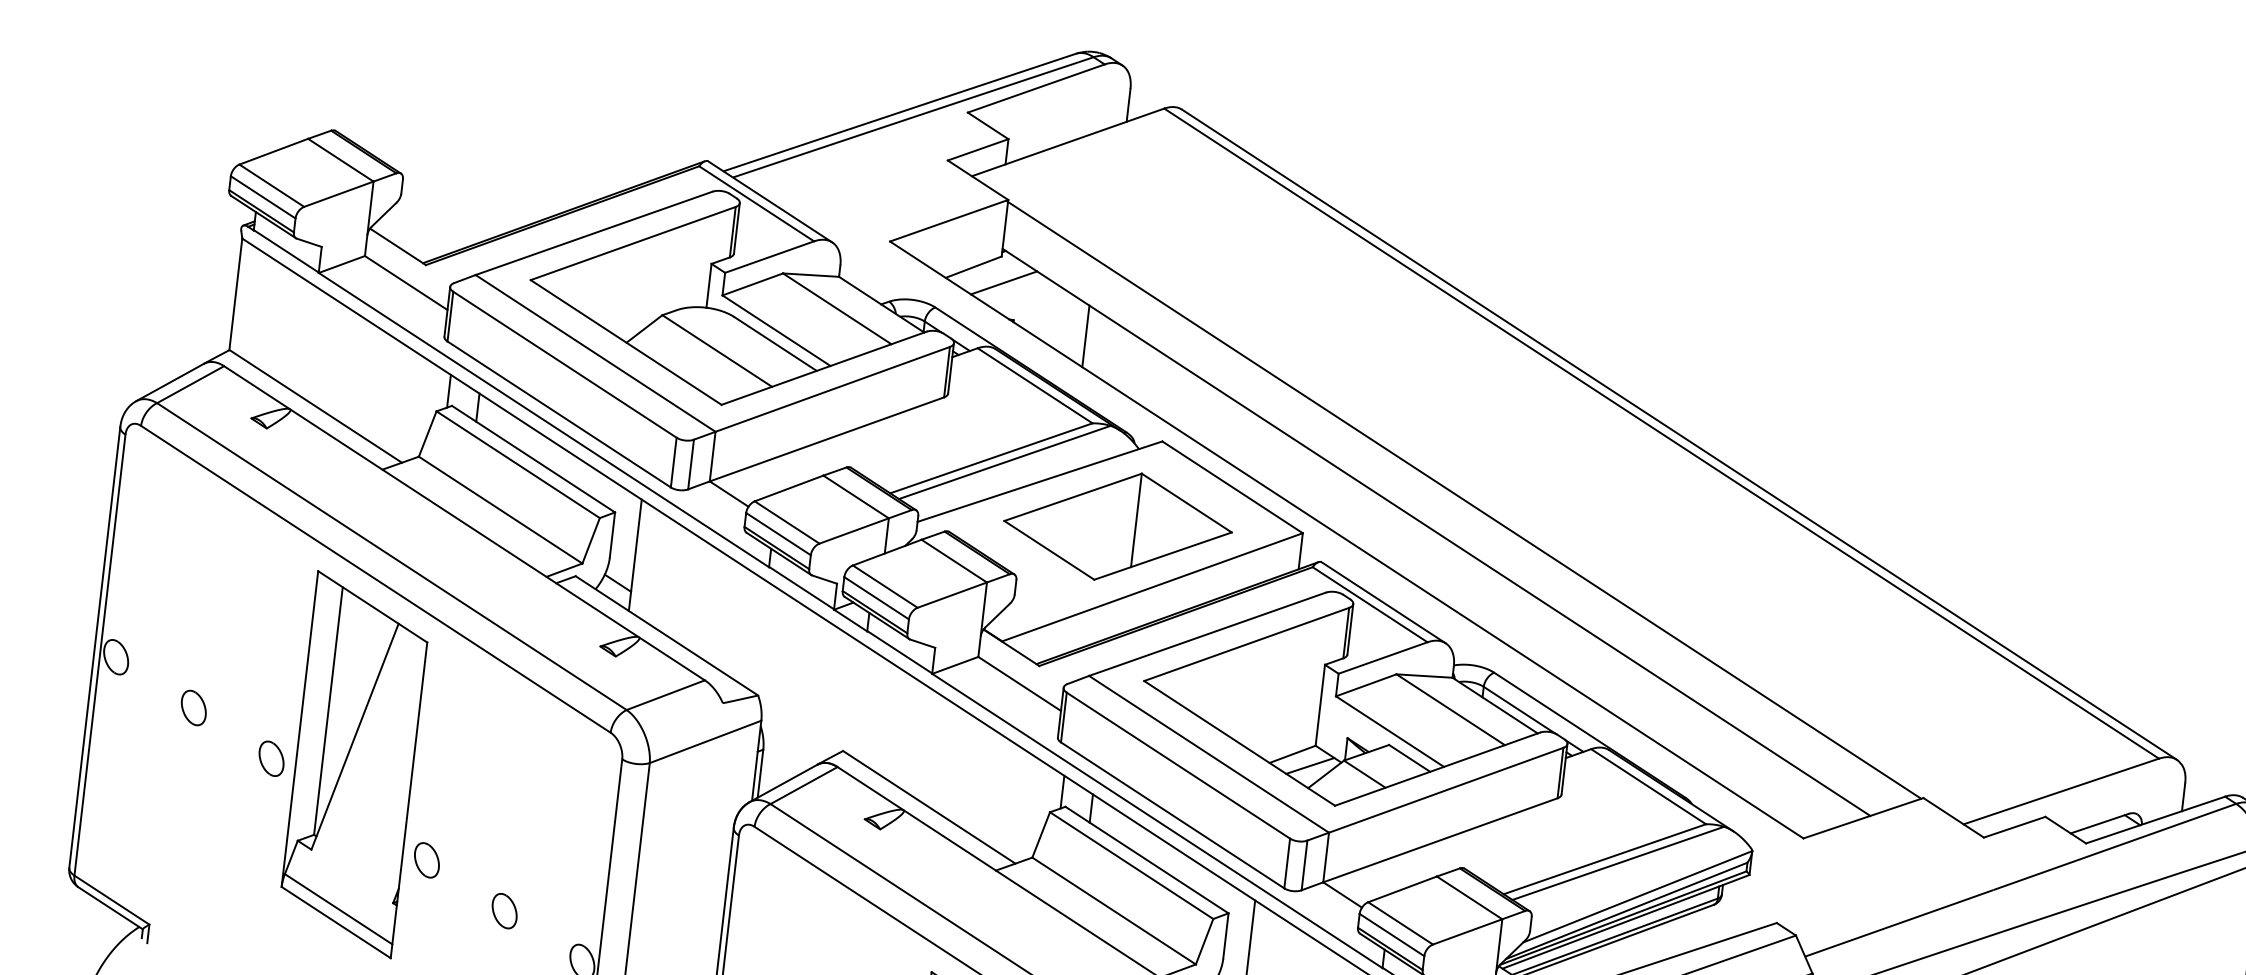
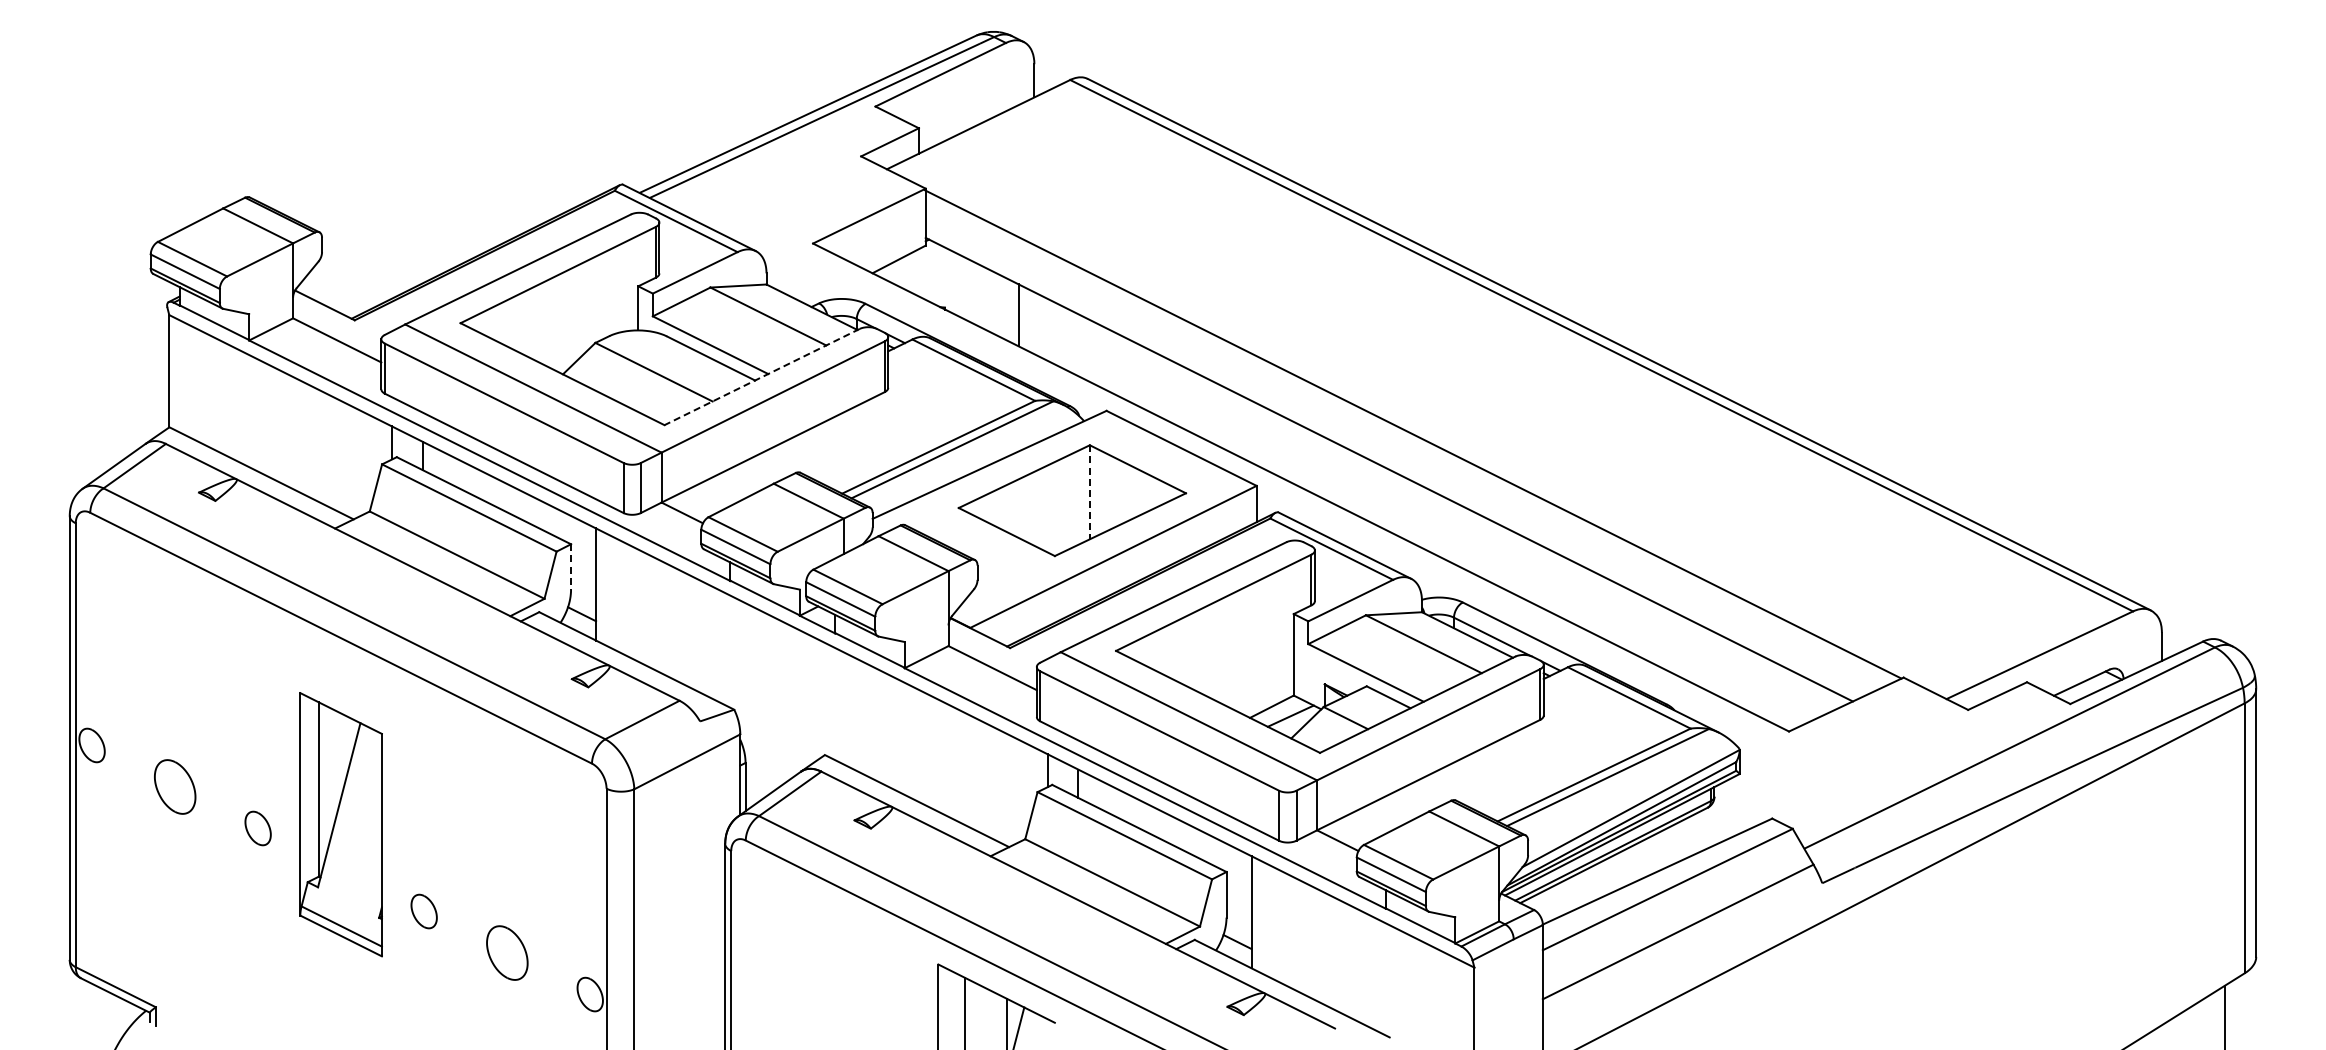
line: (1003, 282) -> (930, 271), removed
line: (824, 368) -> (762, 377), solid -> dashed
line: (1136, 520) -> (1089, 492), solid -> dashed
line: (612, 535) -> (571, 567), solid -> dashed
part: (193, 707) -> (174, 786), size x1.6
part: (353, 764) -> (340, 824), size x0.7
part: (504, 910) -> (506, 952), size x1.6

